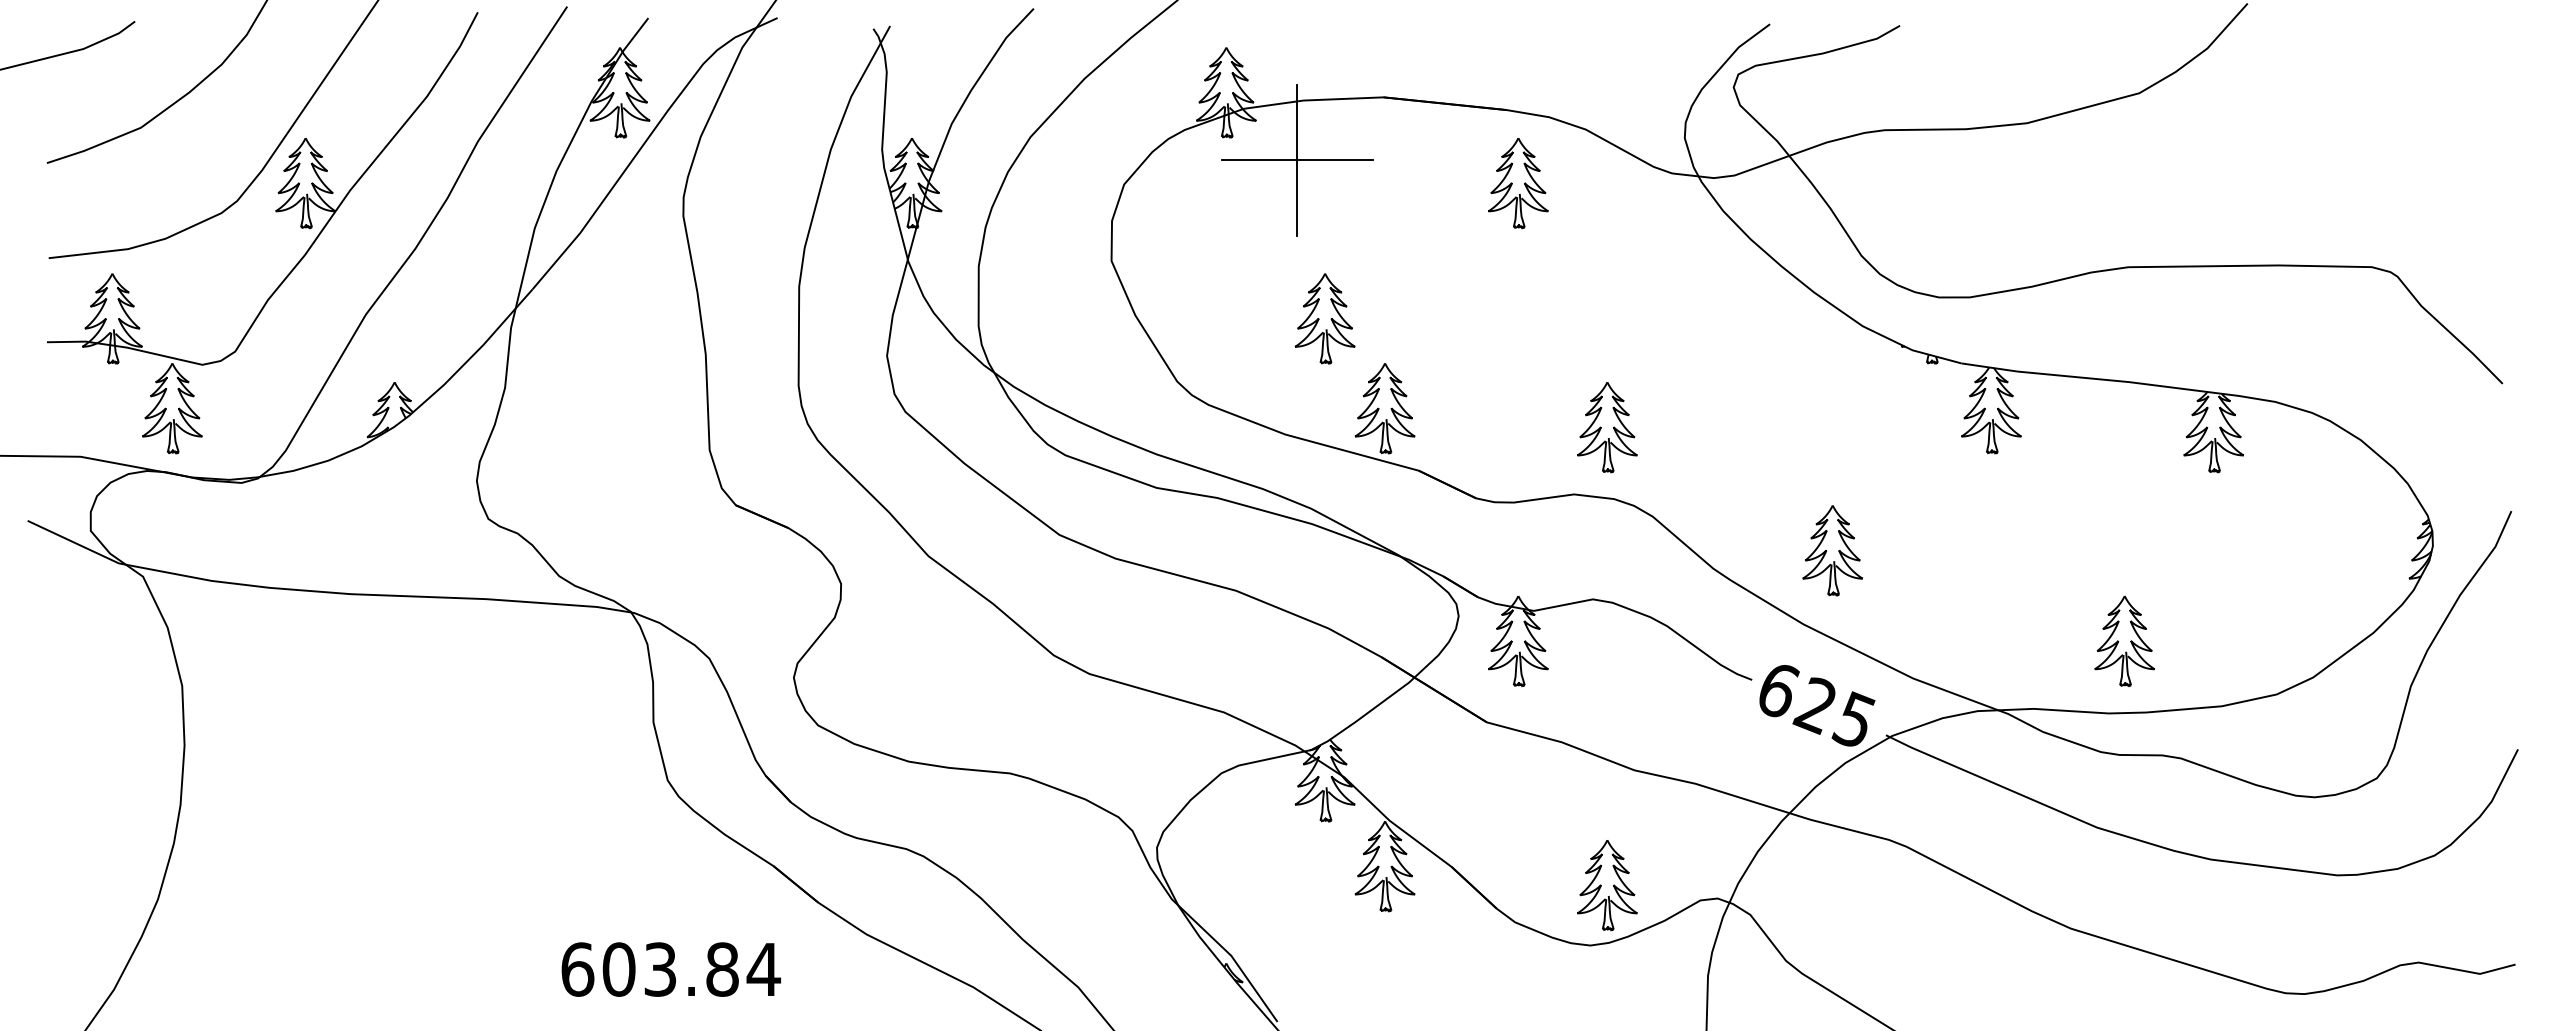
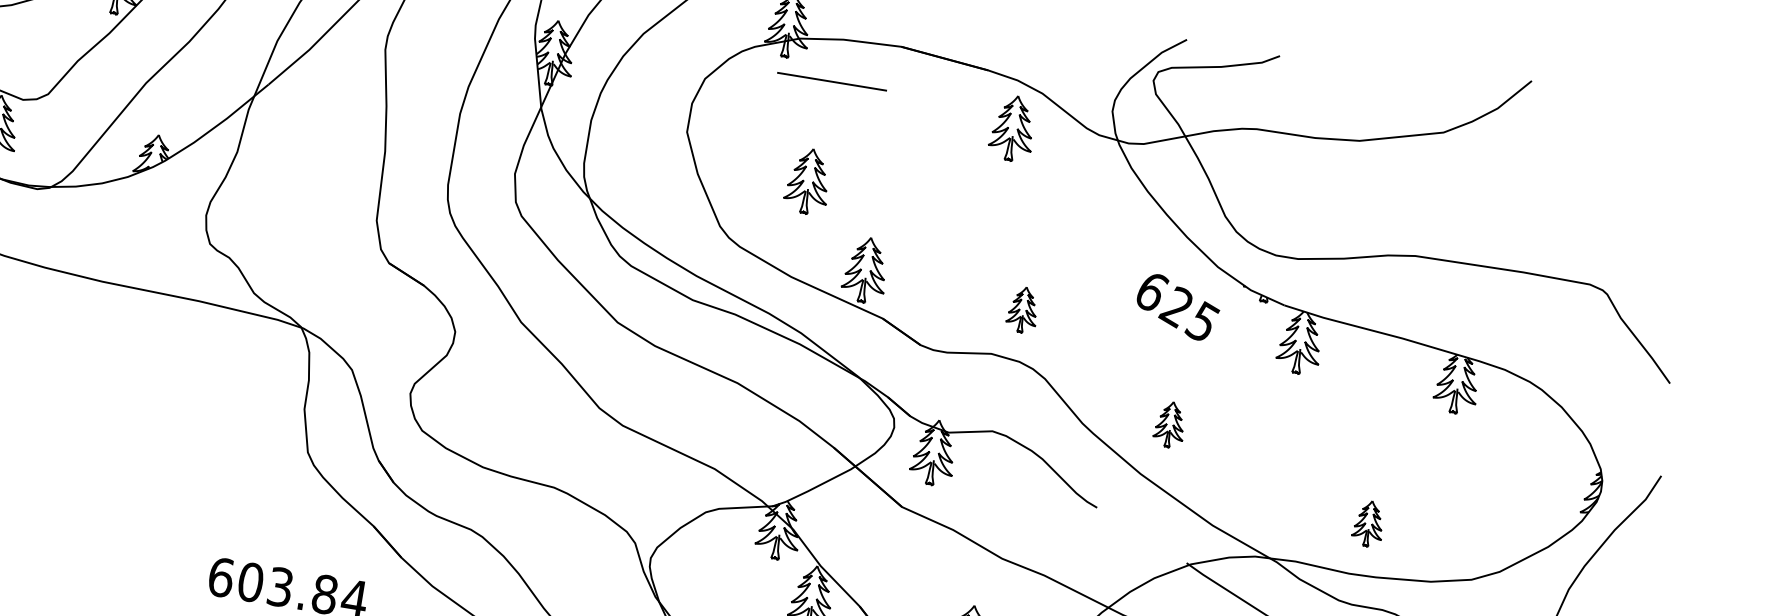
line: (1297, 159) -> (832, 81), removed
part: (1518, 183) -> (1013, 128), moved
part: (1324, 318) -> (807, 181), moved
part: (1607, 427) -> (1023, 309), size x0.7
part: (1832, 550) -> (1169, 424), size x0.7
part: (2124, 640) -> (1368, 523), size x0.7
text: (1817, 705) -> (1178, 307), moved

